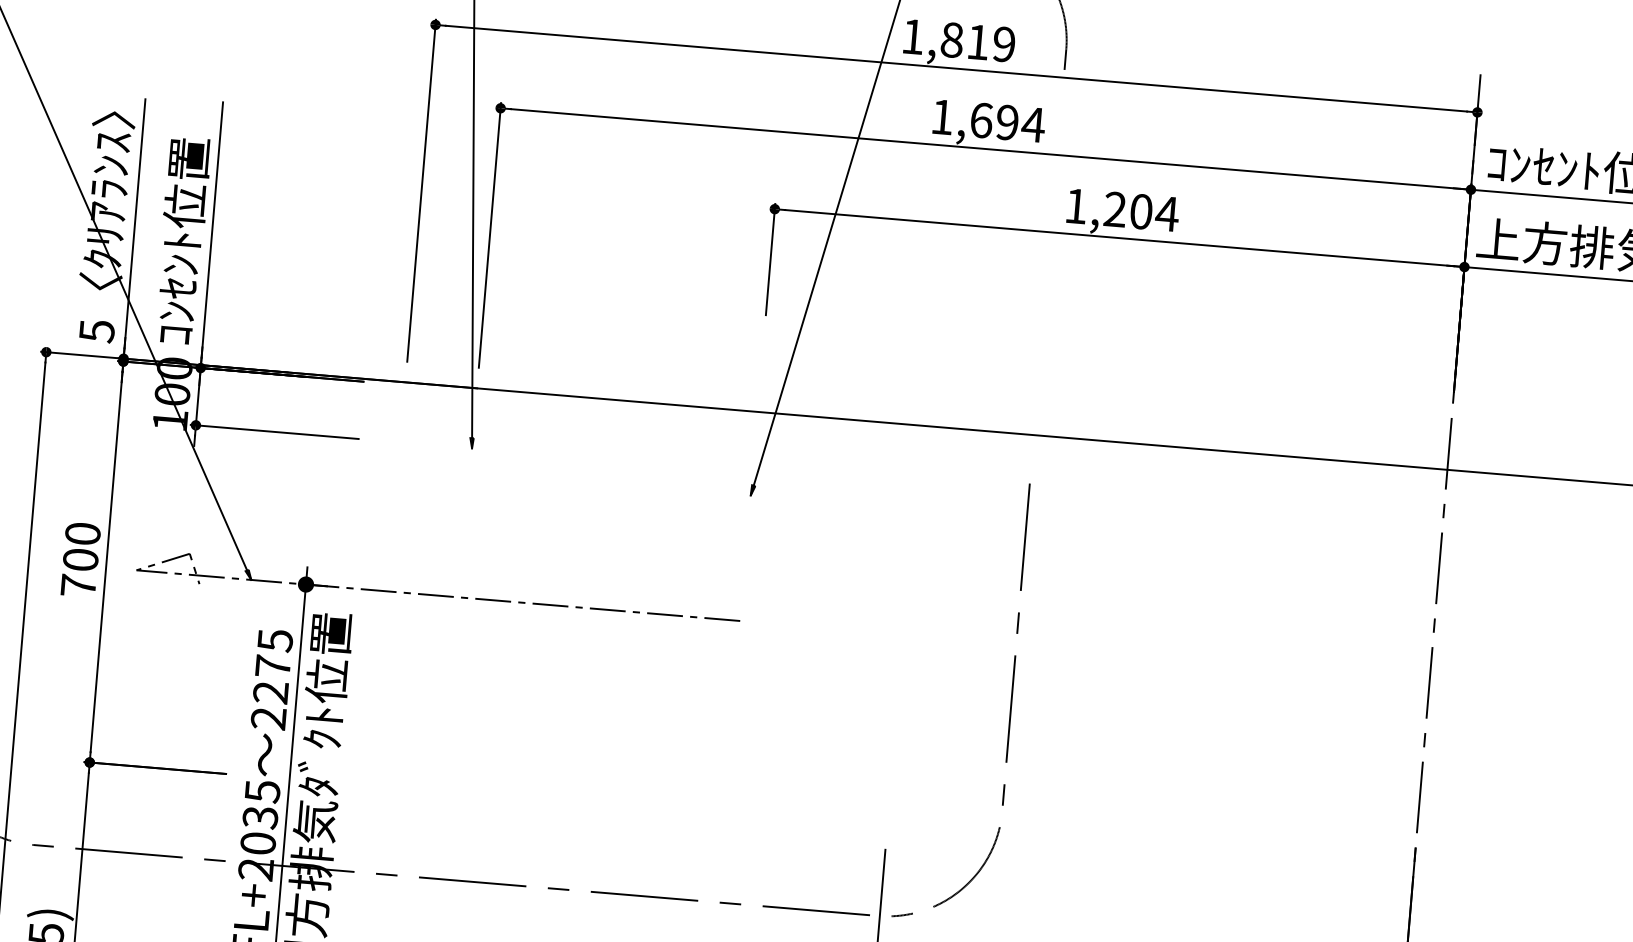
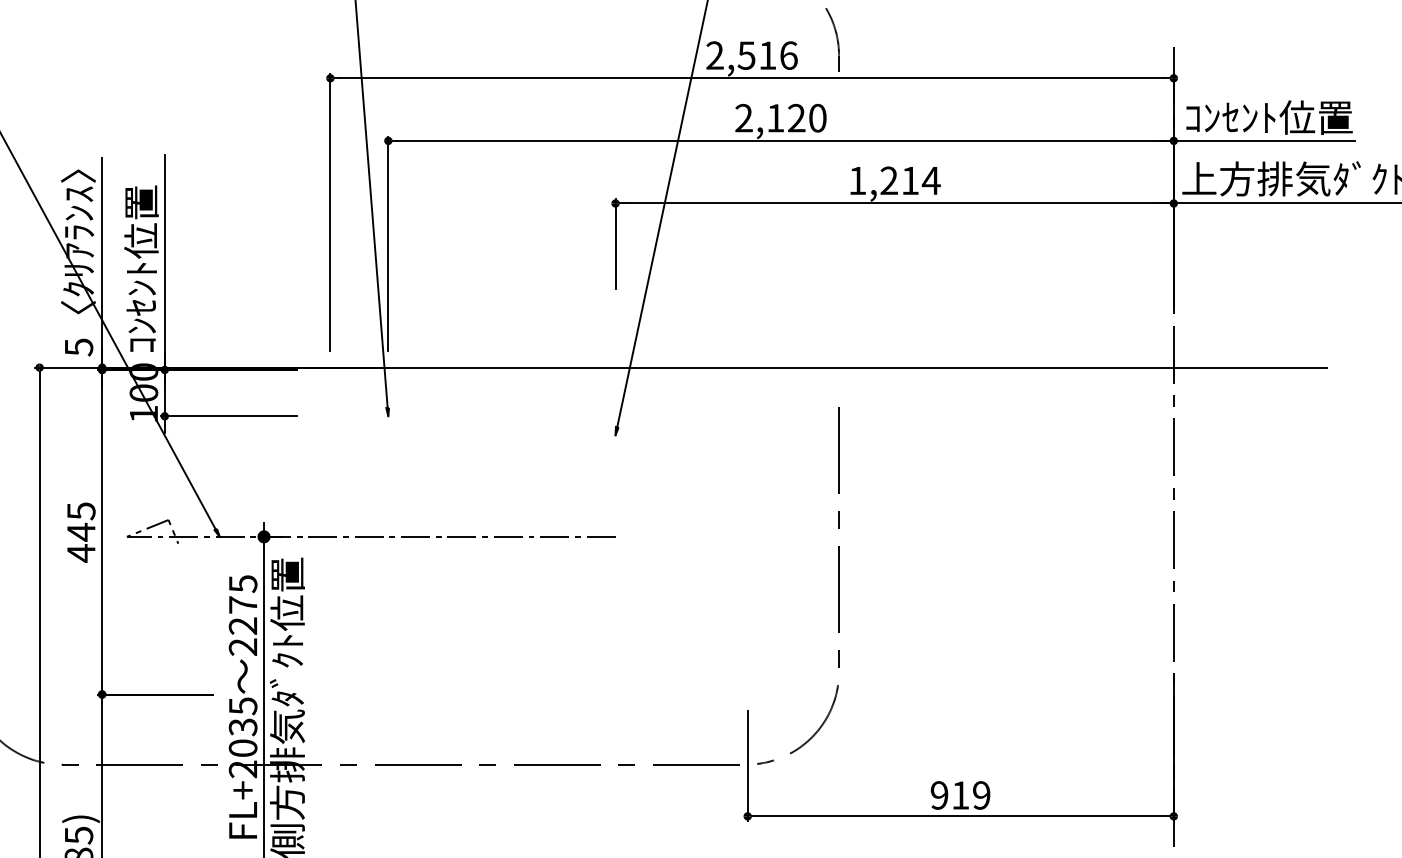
text: (958, 40) -> (751, 55), 1,819 -> 2,516
text: (988, 120) -> (781, 117), 1,694 -> 2,120
text: (1141, 211) -> (910, 180), 1,204 -> 1,214
text: (80, 560) -> (81, 532), 700 -> 445

